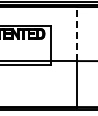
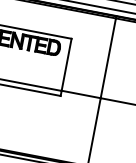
line: (77, 33) -> (108, 57), dashed -> solid

